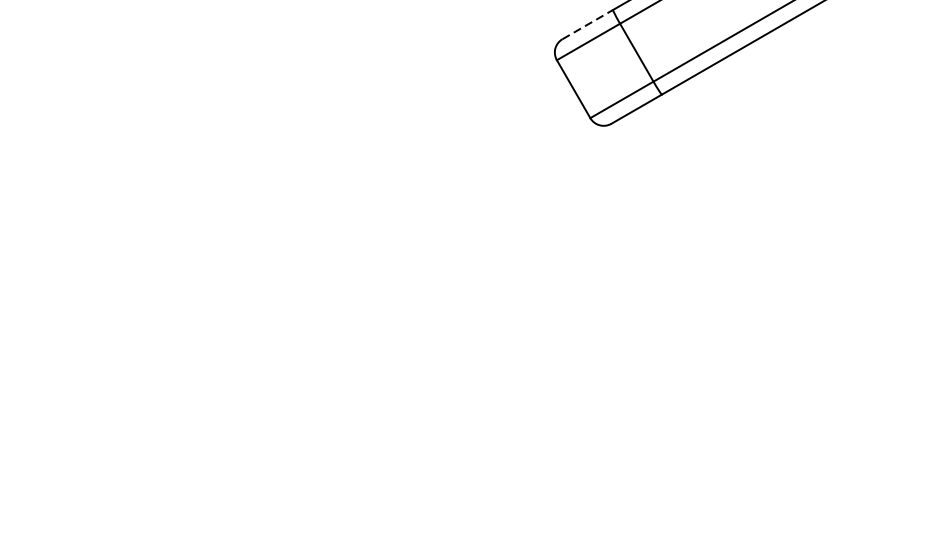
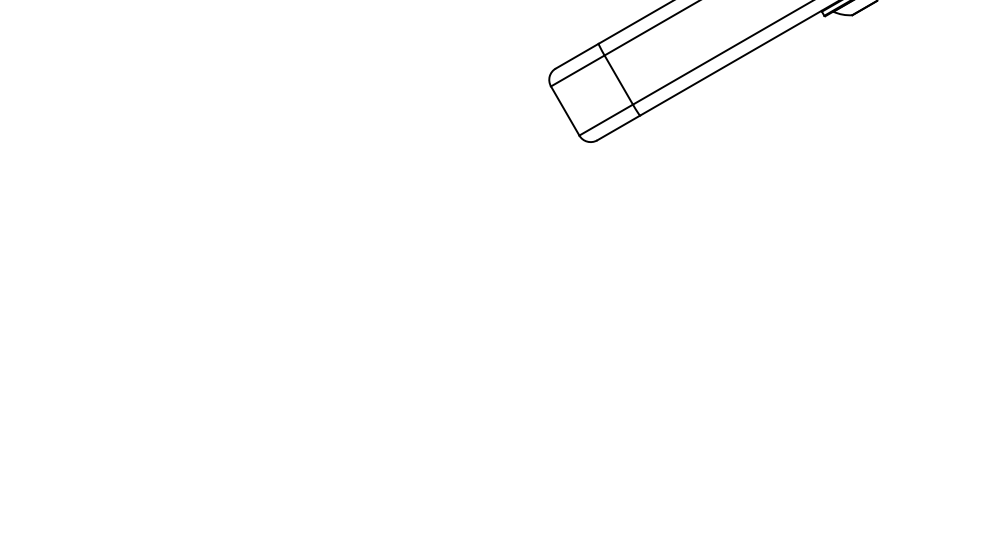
line: (588, 24) -> (577, 56), dashed -> solid

